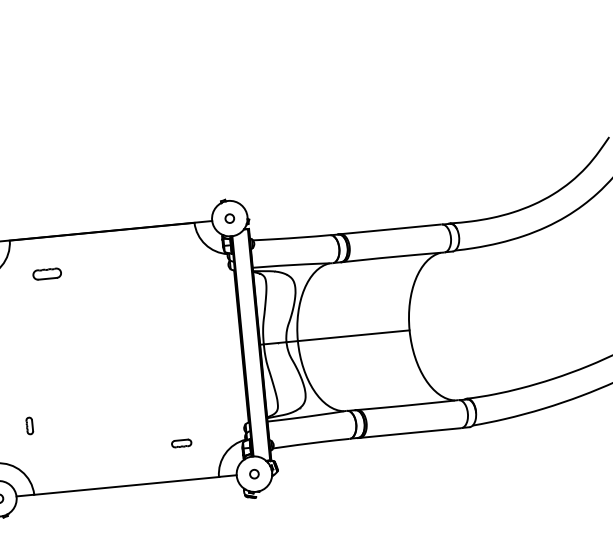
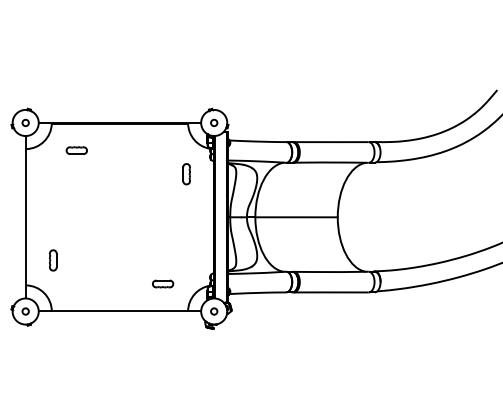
part: (198, 292) -> (186, 174), added
part: (29, 426) -> (53, 260), size x1.67
part: (182, 442) -> (163, 283), size x1.43

